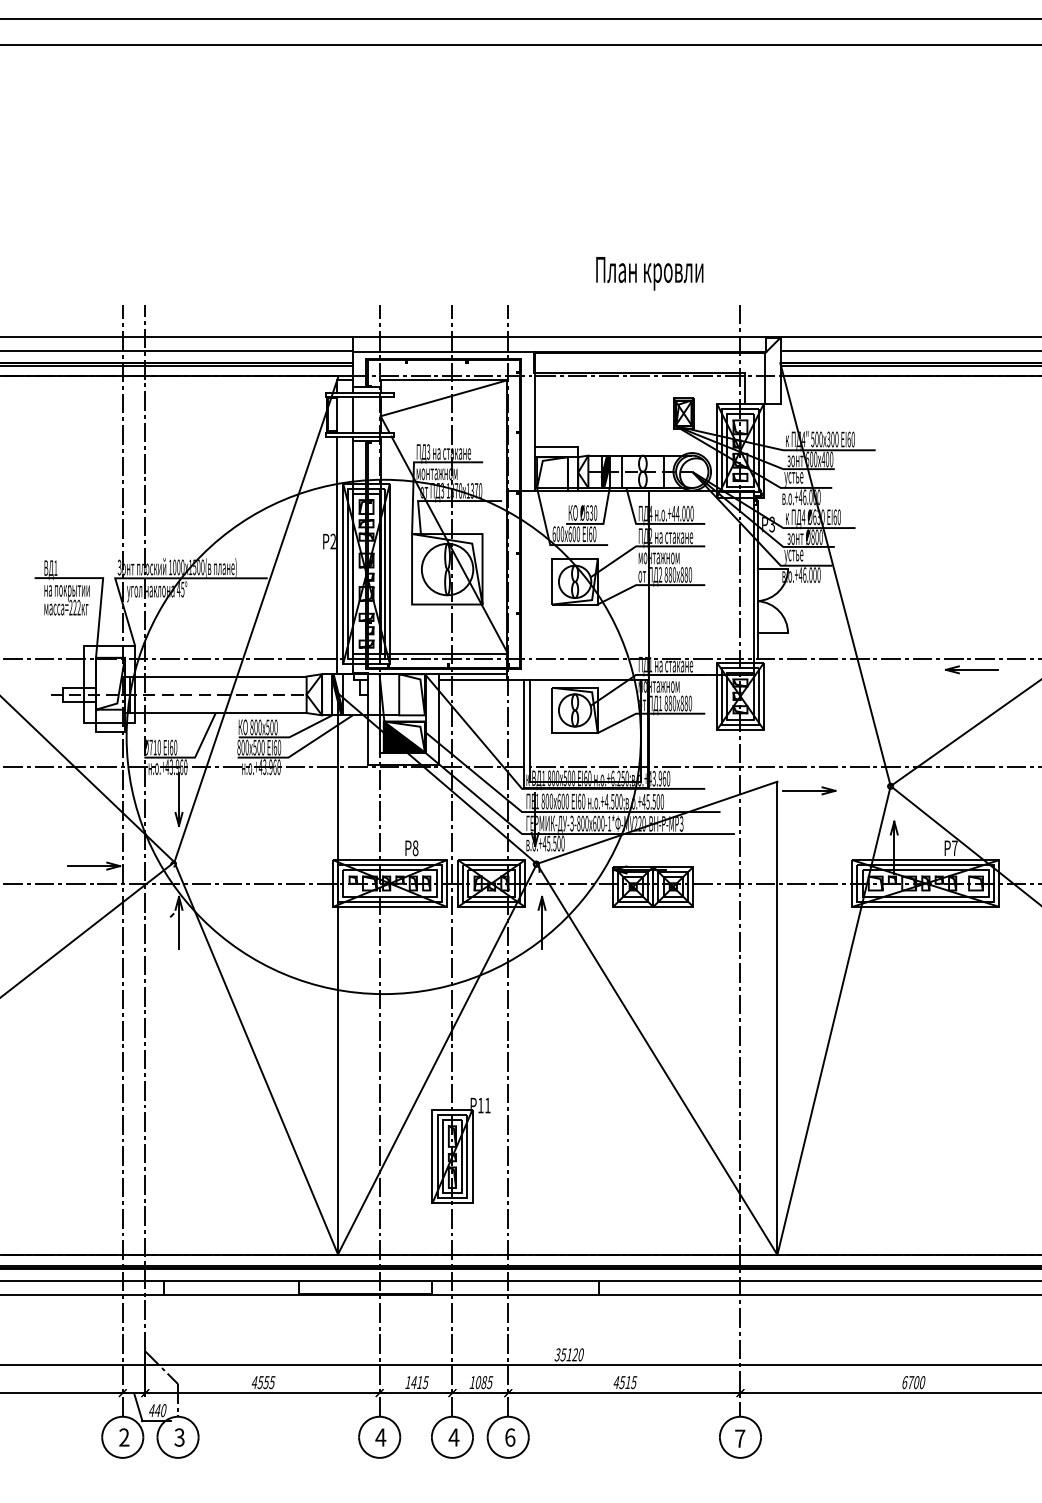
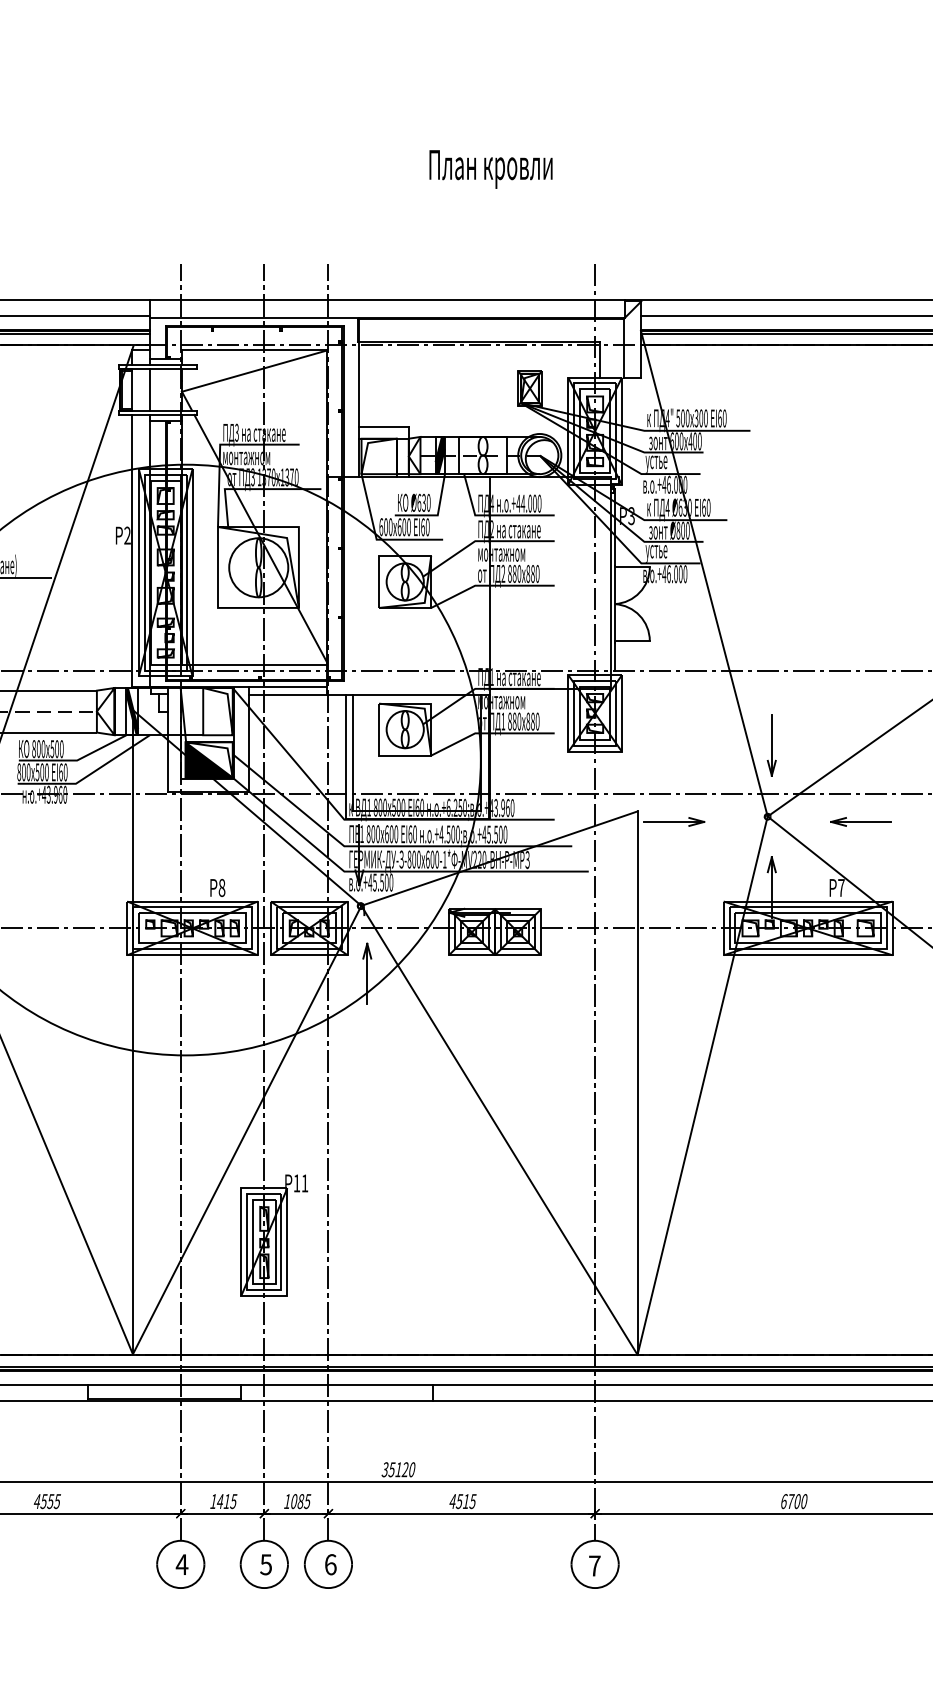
text: (649, 273) -> (490, 169), moved
part: (971, 669) -> (860, 821), moved
part: (893, 724) -> (770, 745), added
text: (453, 1437) -> (265, 1564), 4 -> 5

